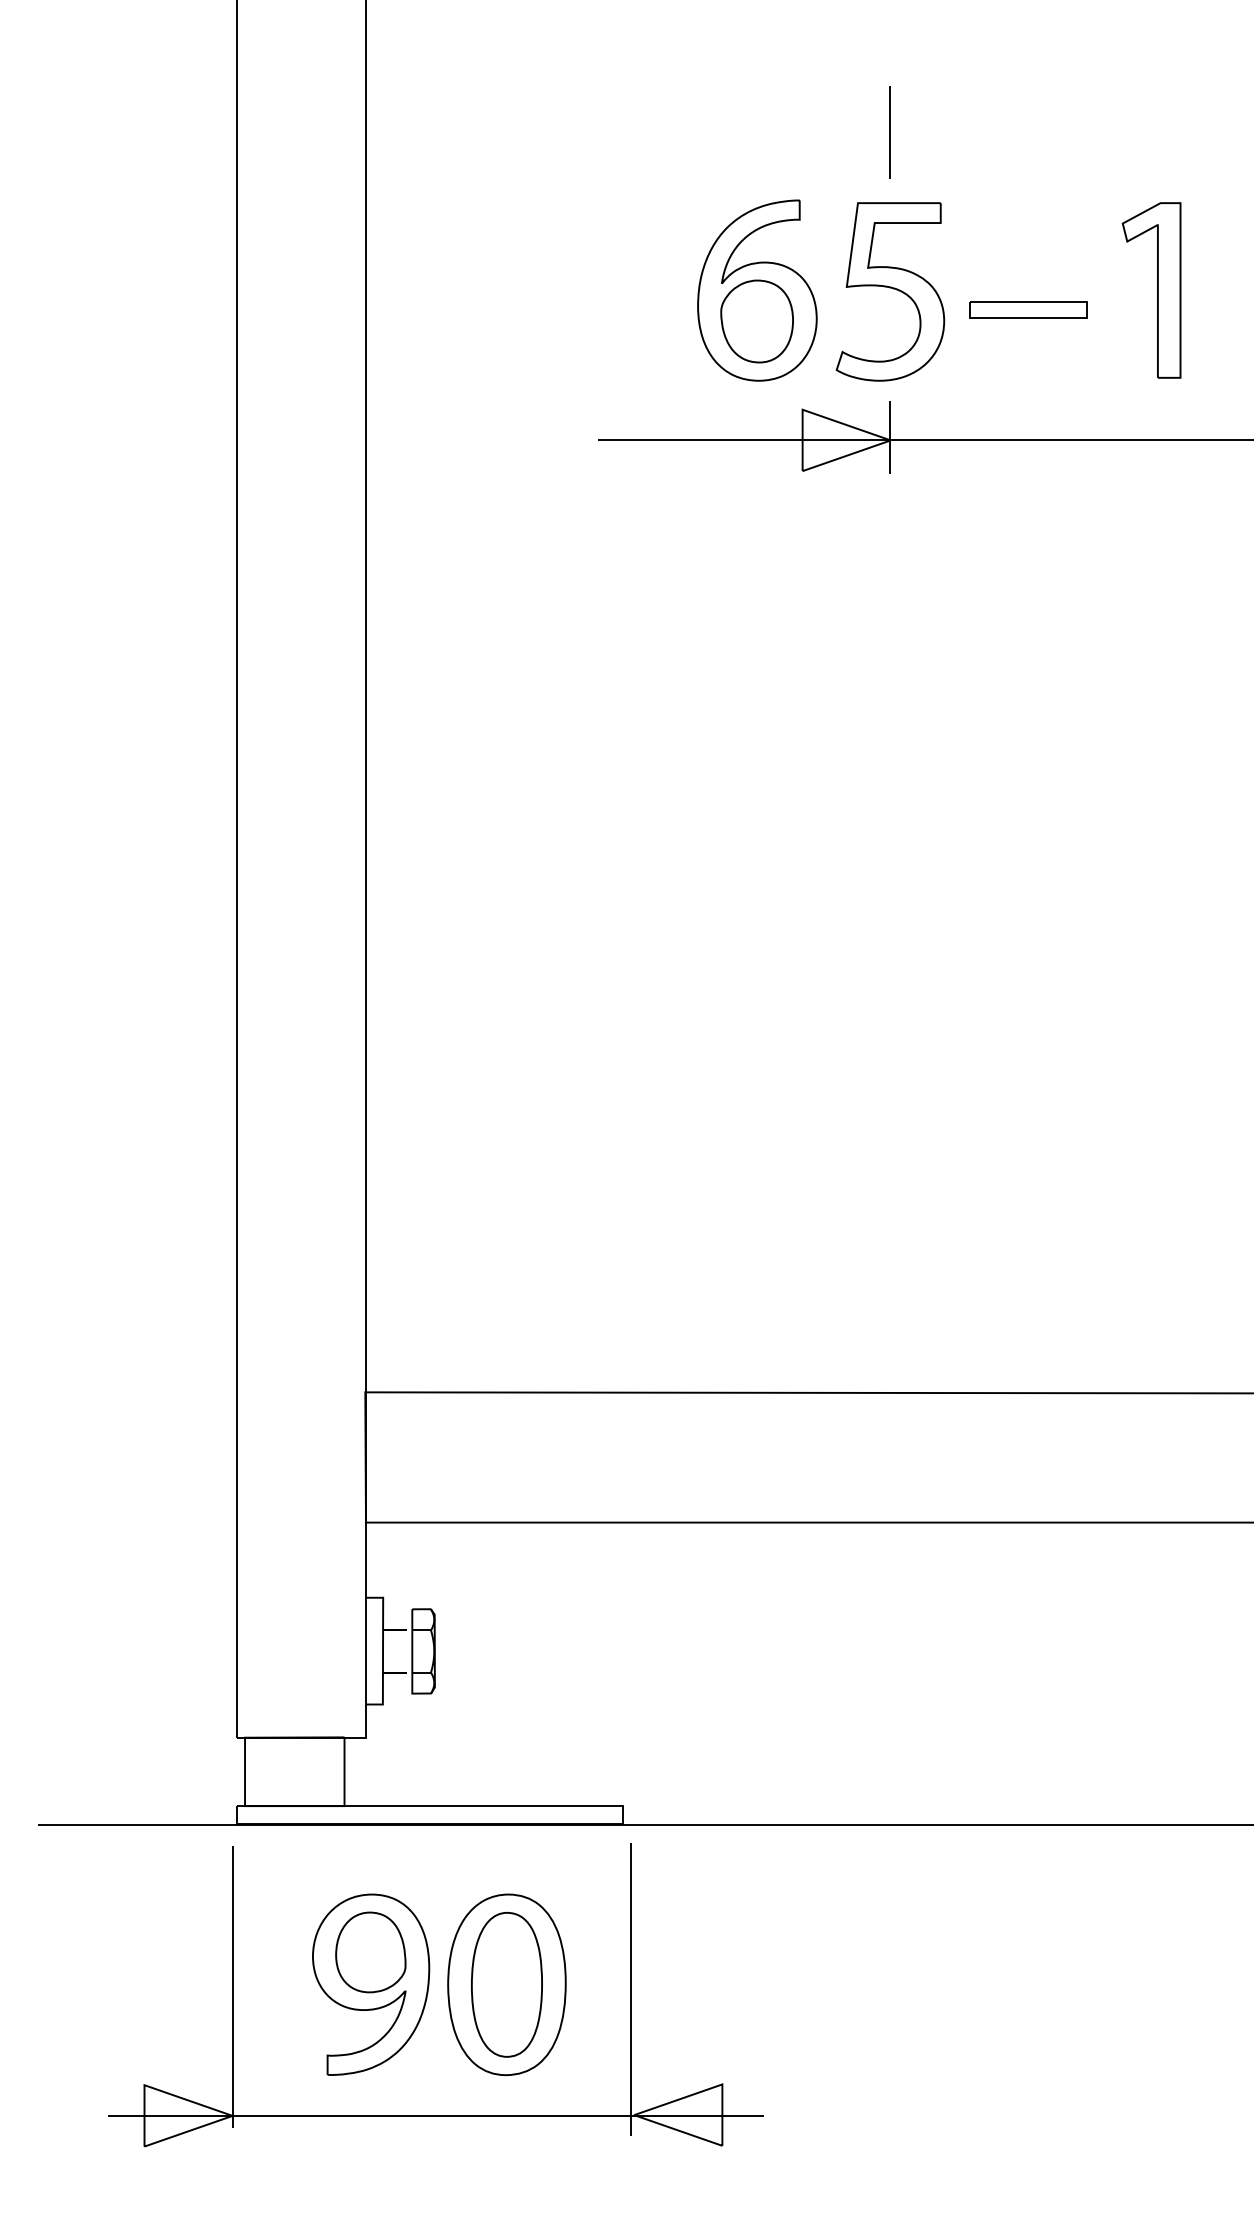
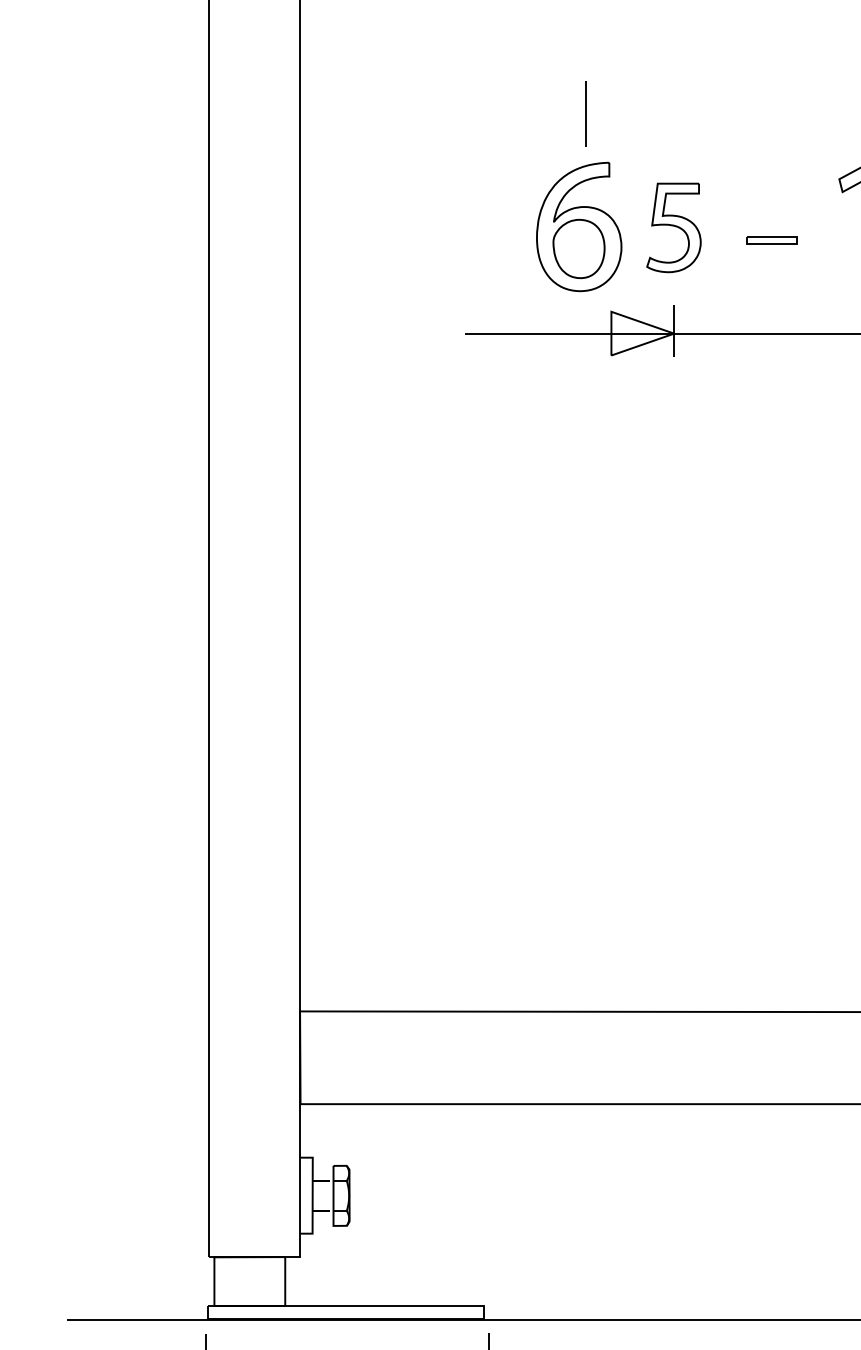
line: (889, 132) -> (584, 114), moved
part: (890, 291) -> (673, 227), size x0.7
part: (1028, 309) -> (772, 240), size x0.6

